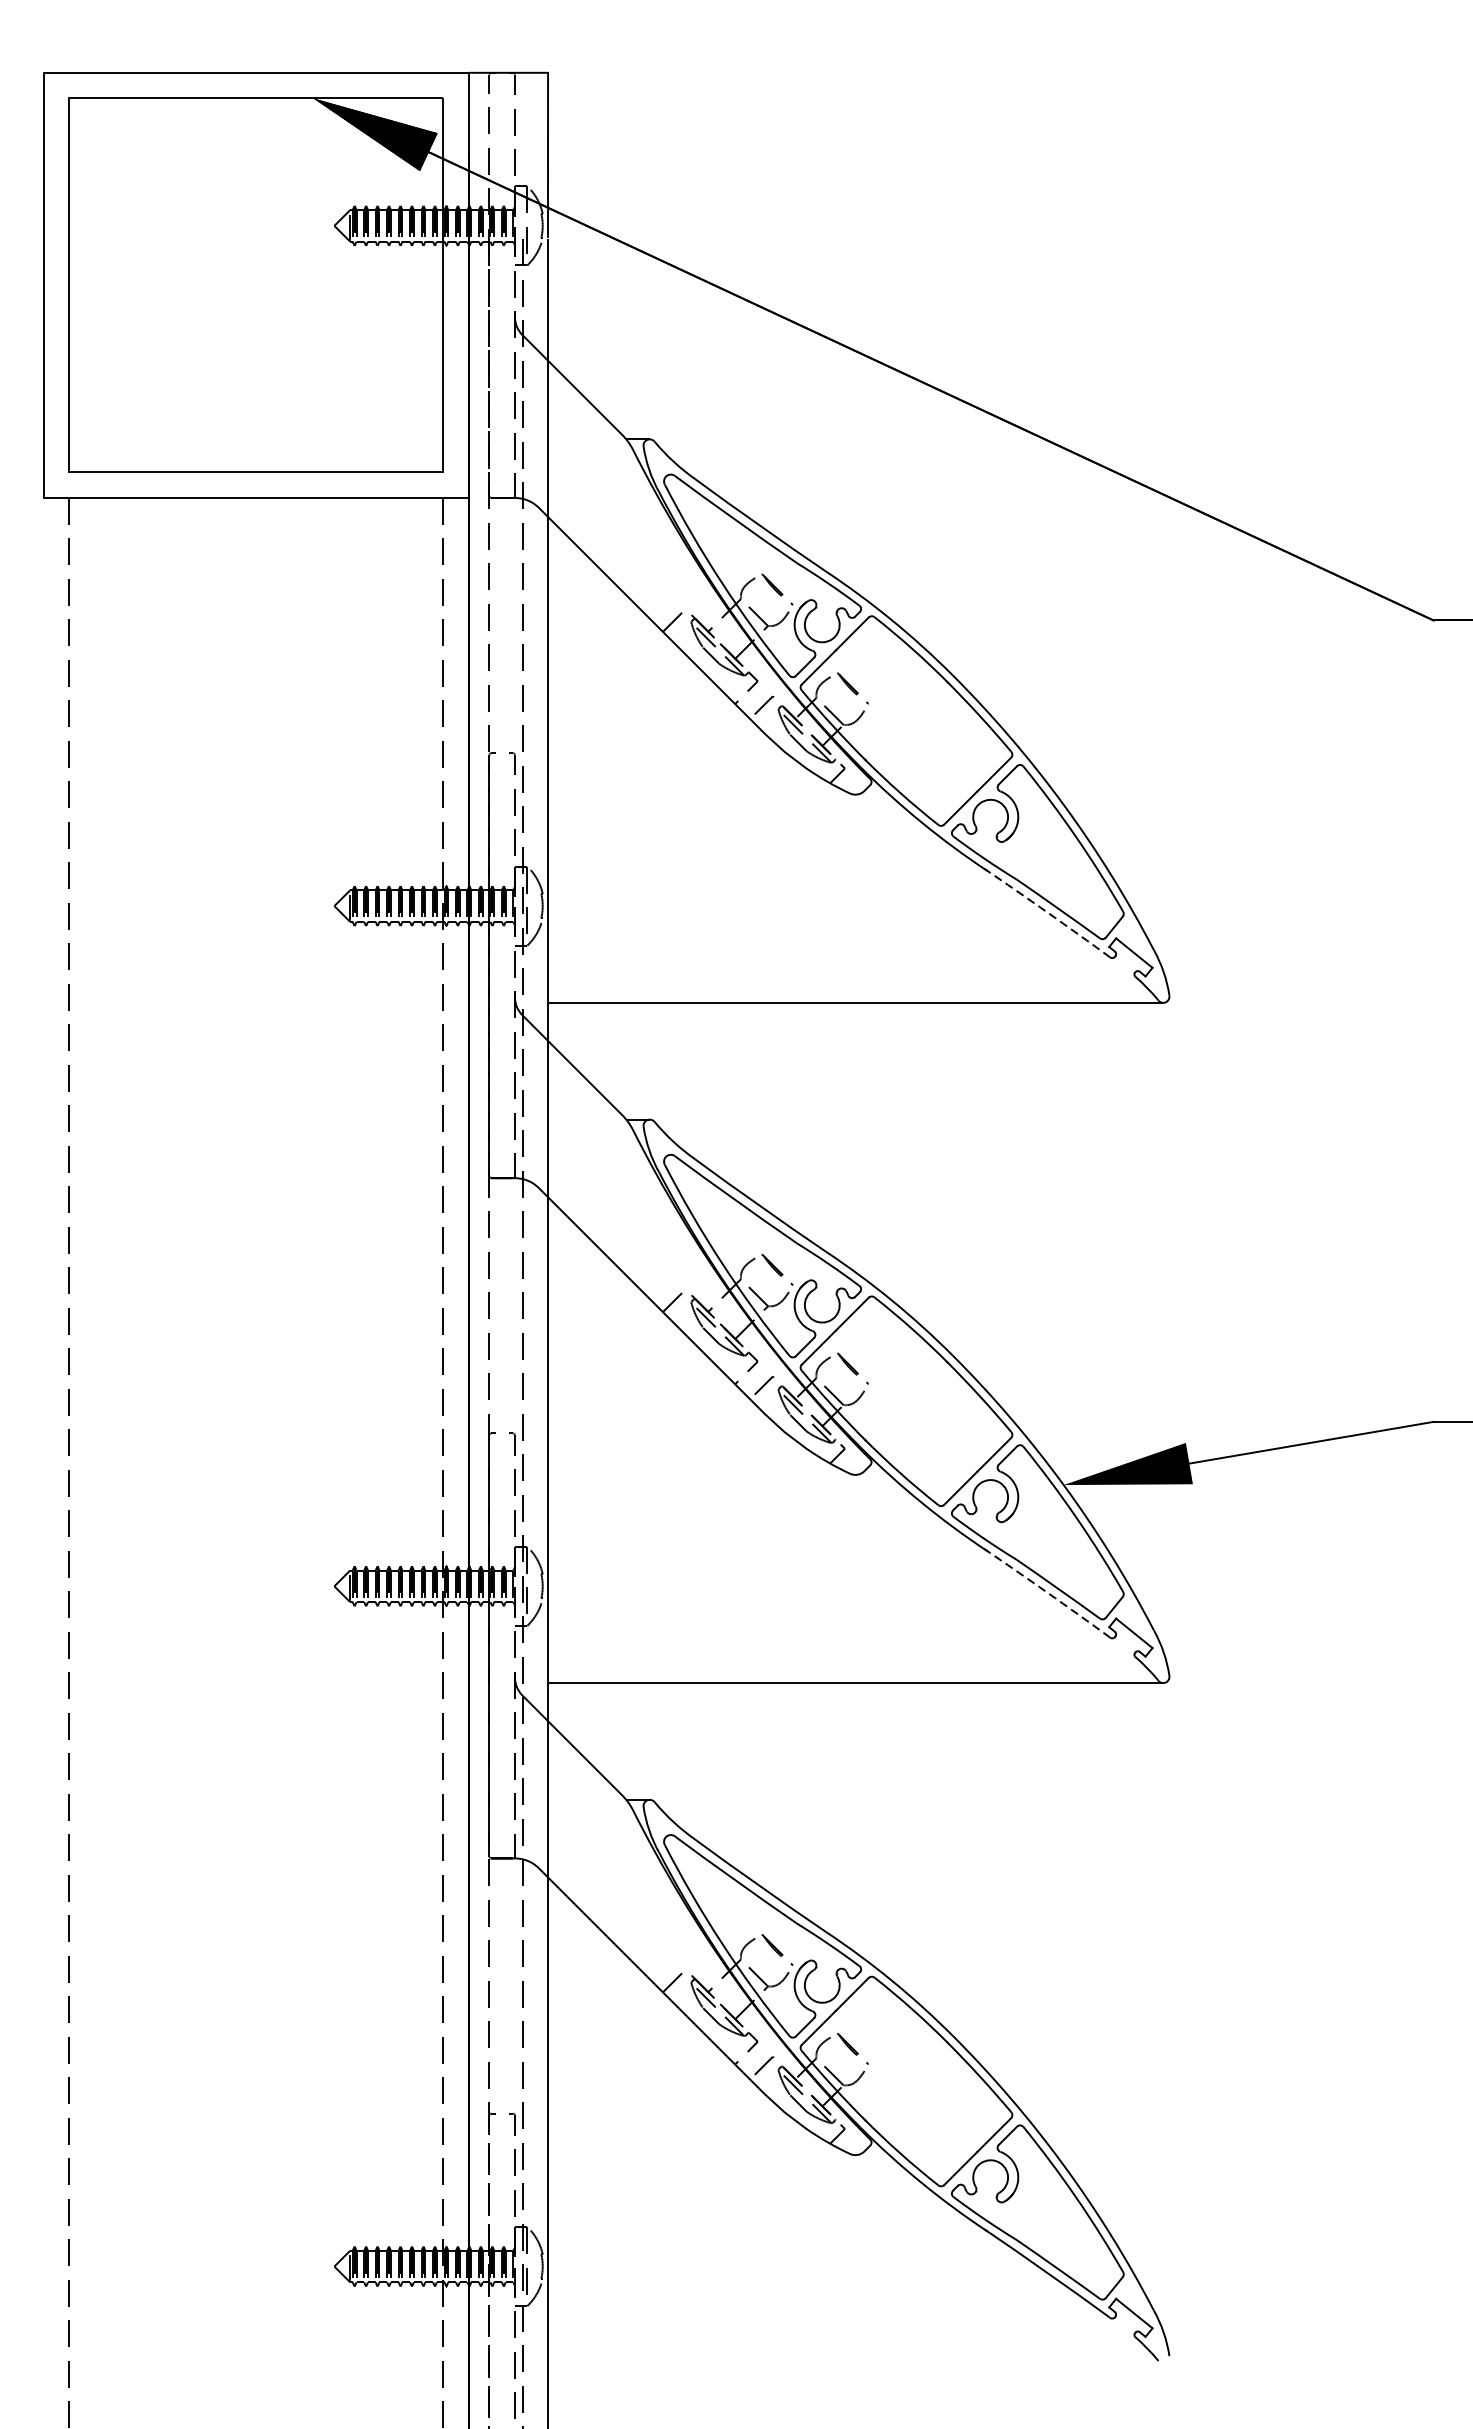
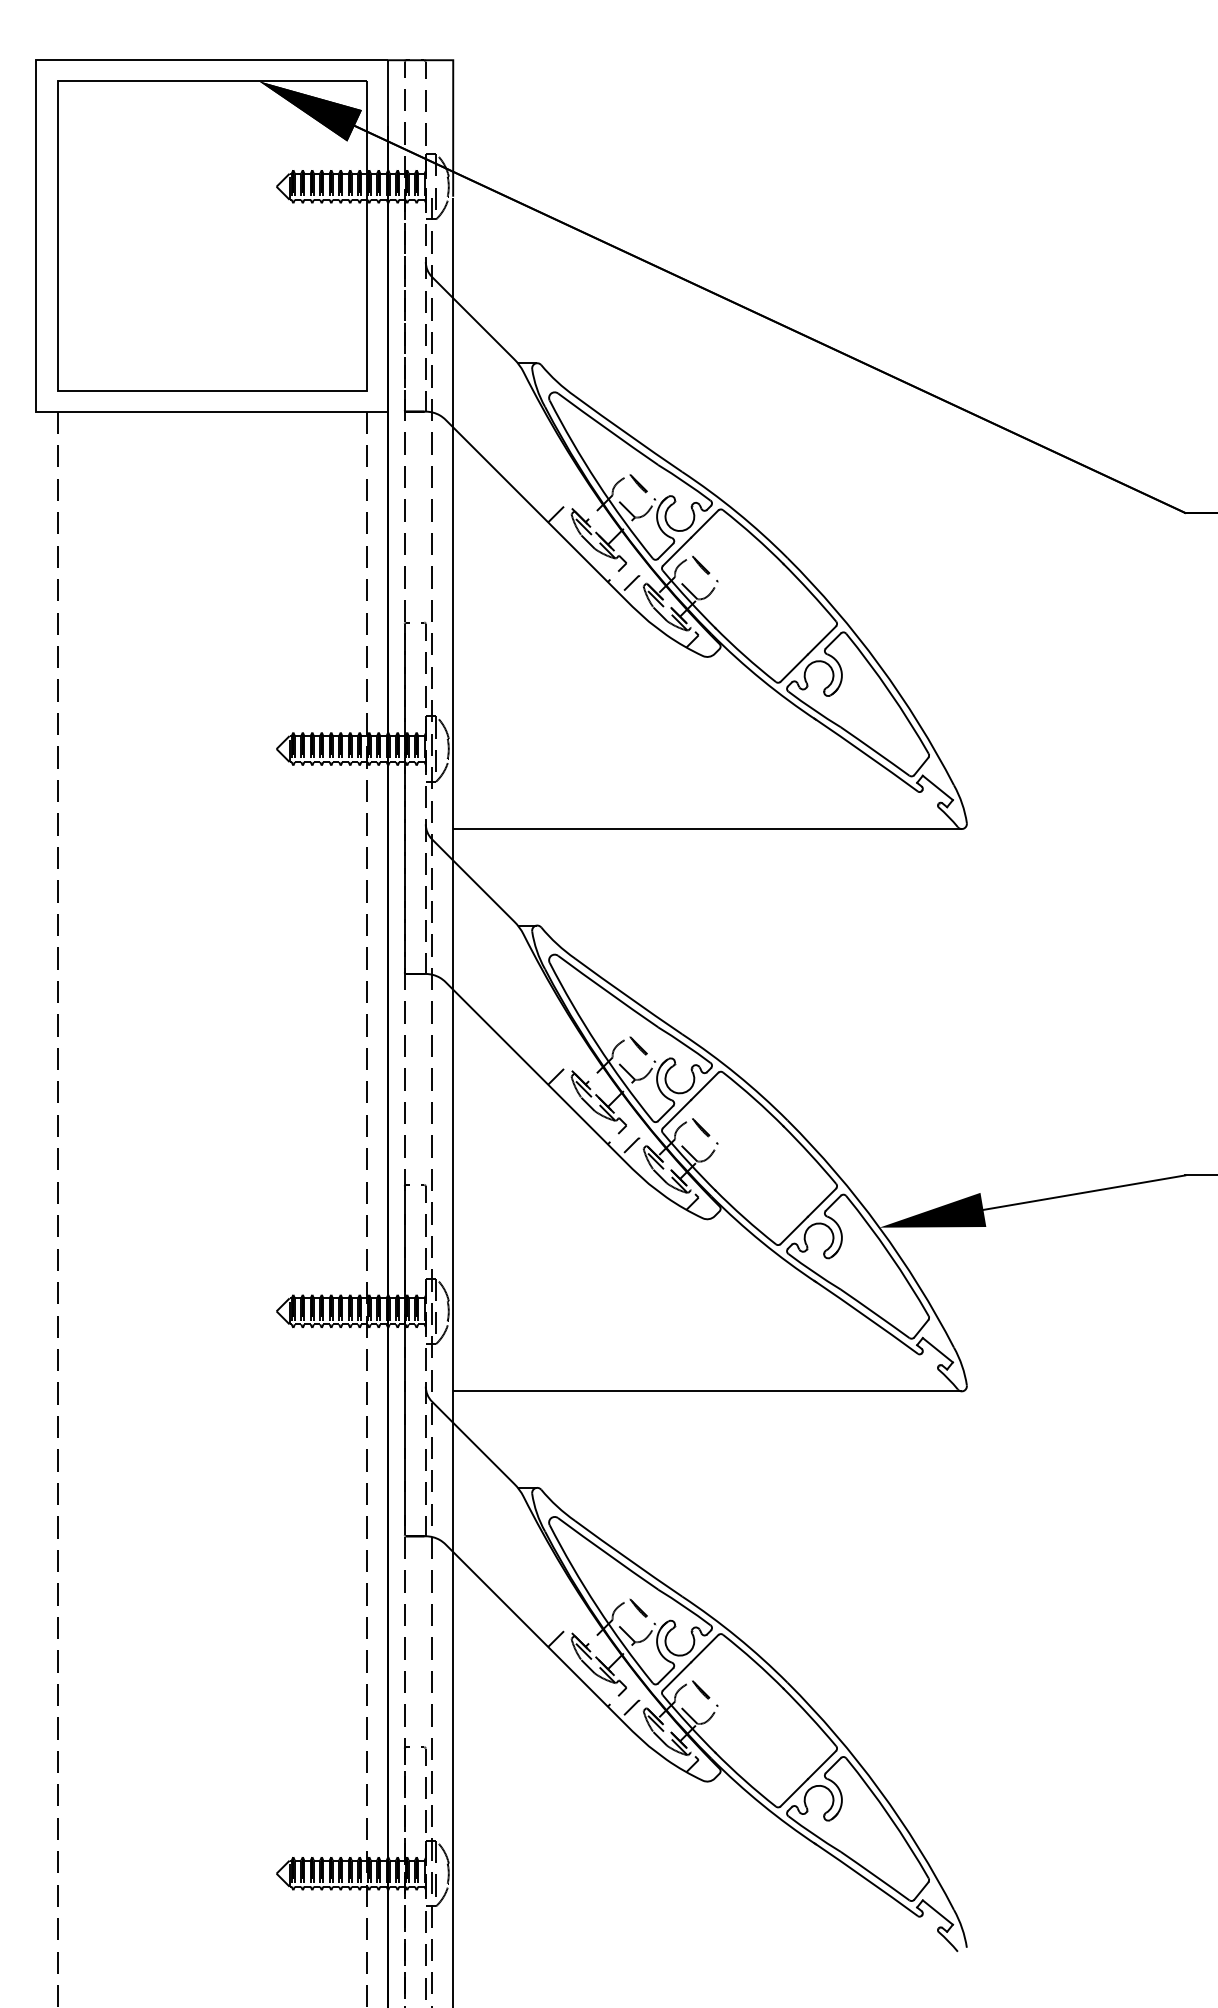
arc: (1047, 912) -> (866, 754), dashed -> solid
arc: (1047, 1592) -> (866, 1316), dashed -> solid

